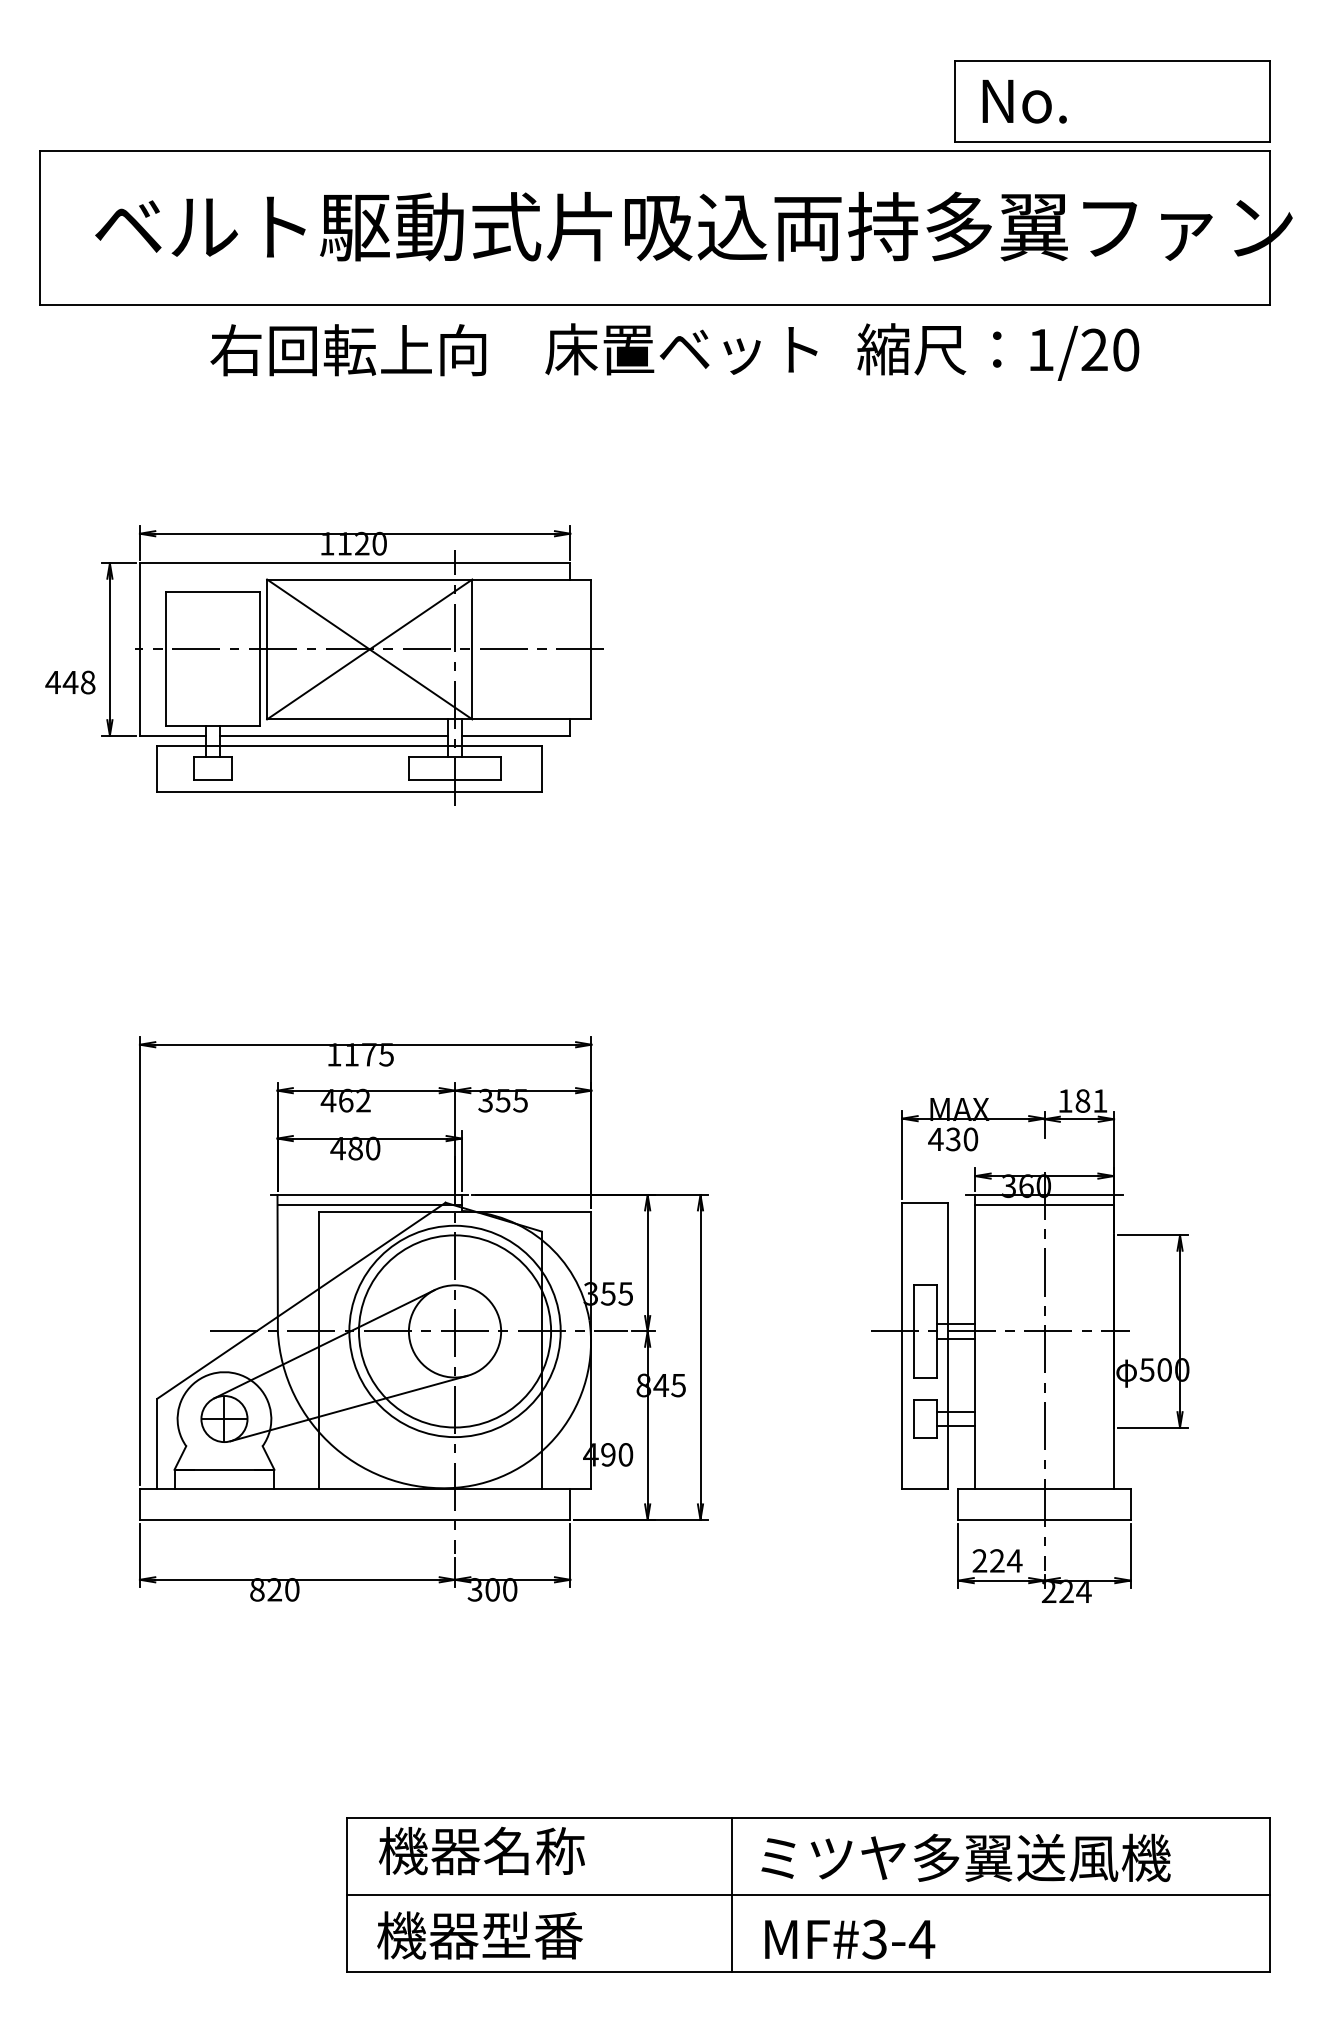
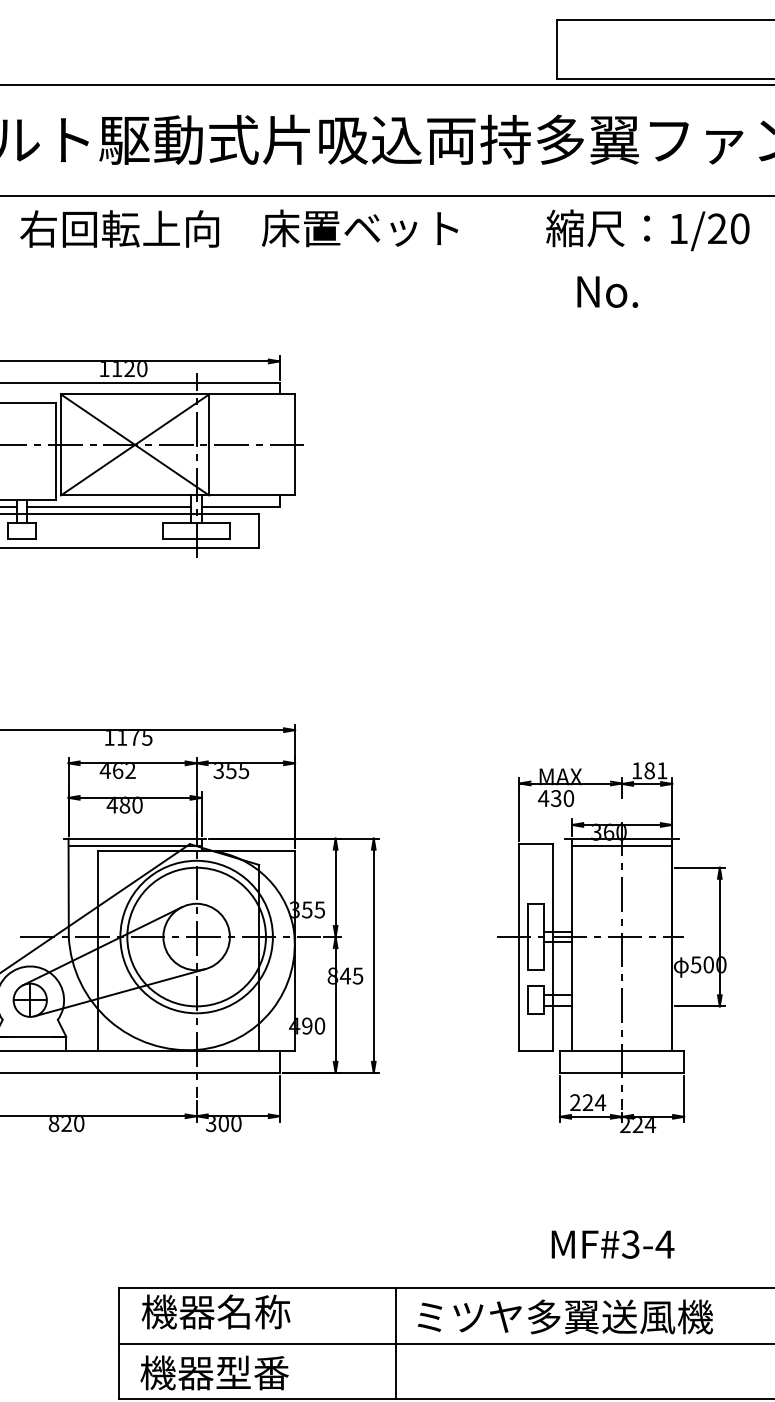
text: (1024, 101) -> (607, 291), moved
text: (998, 351) -> (647, 229), moved
text: (850, 1939) -> (613, 1244), moved

